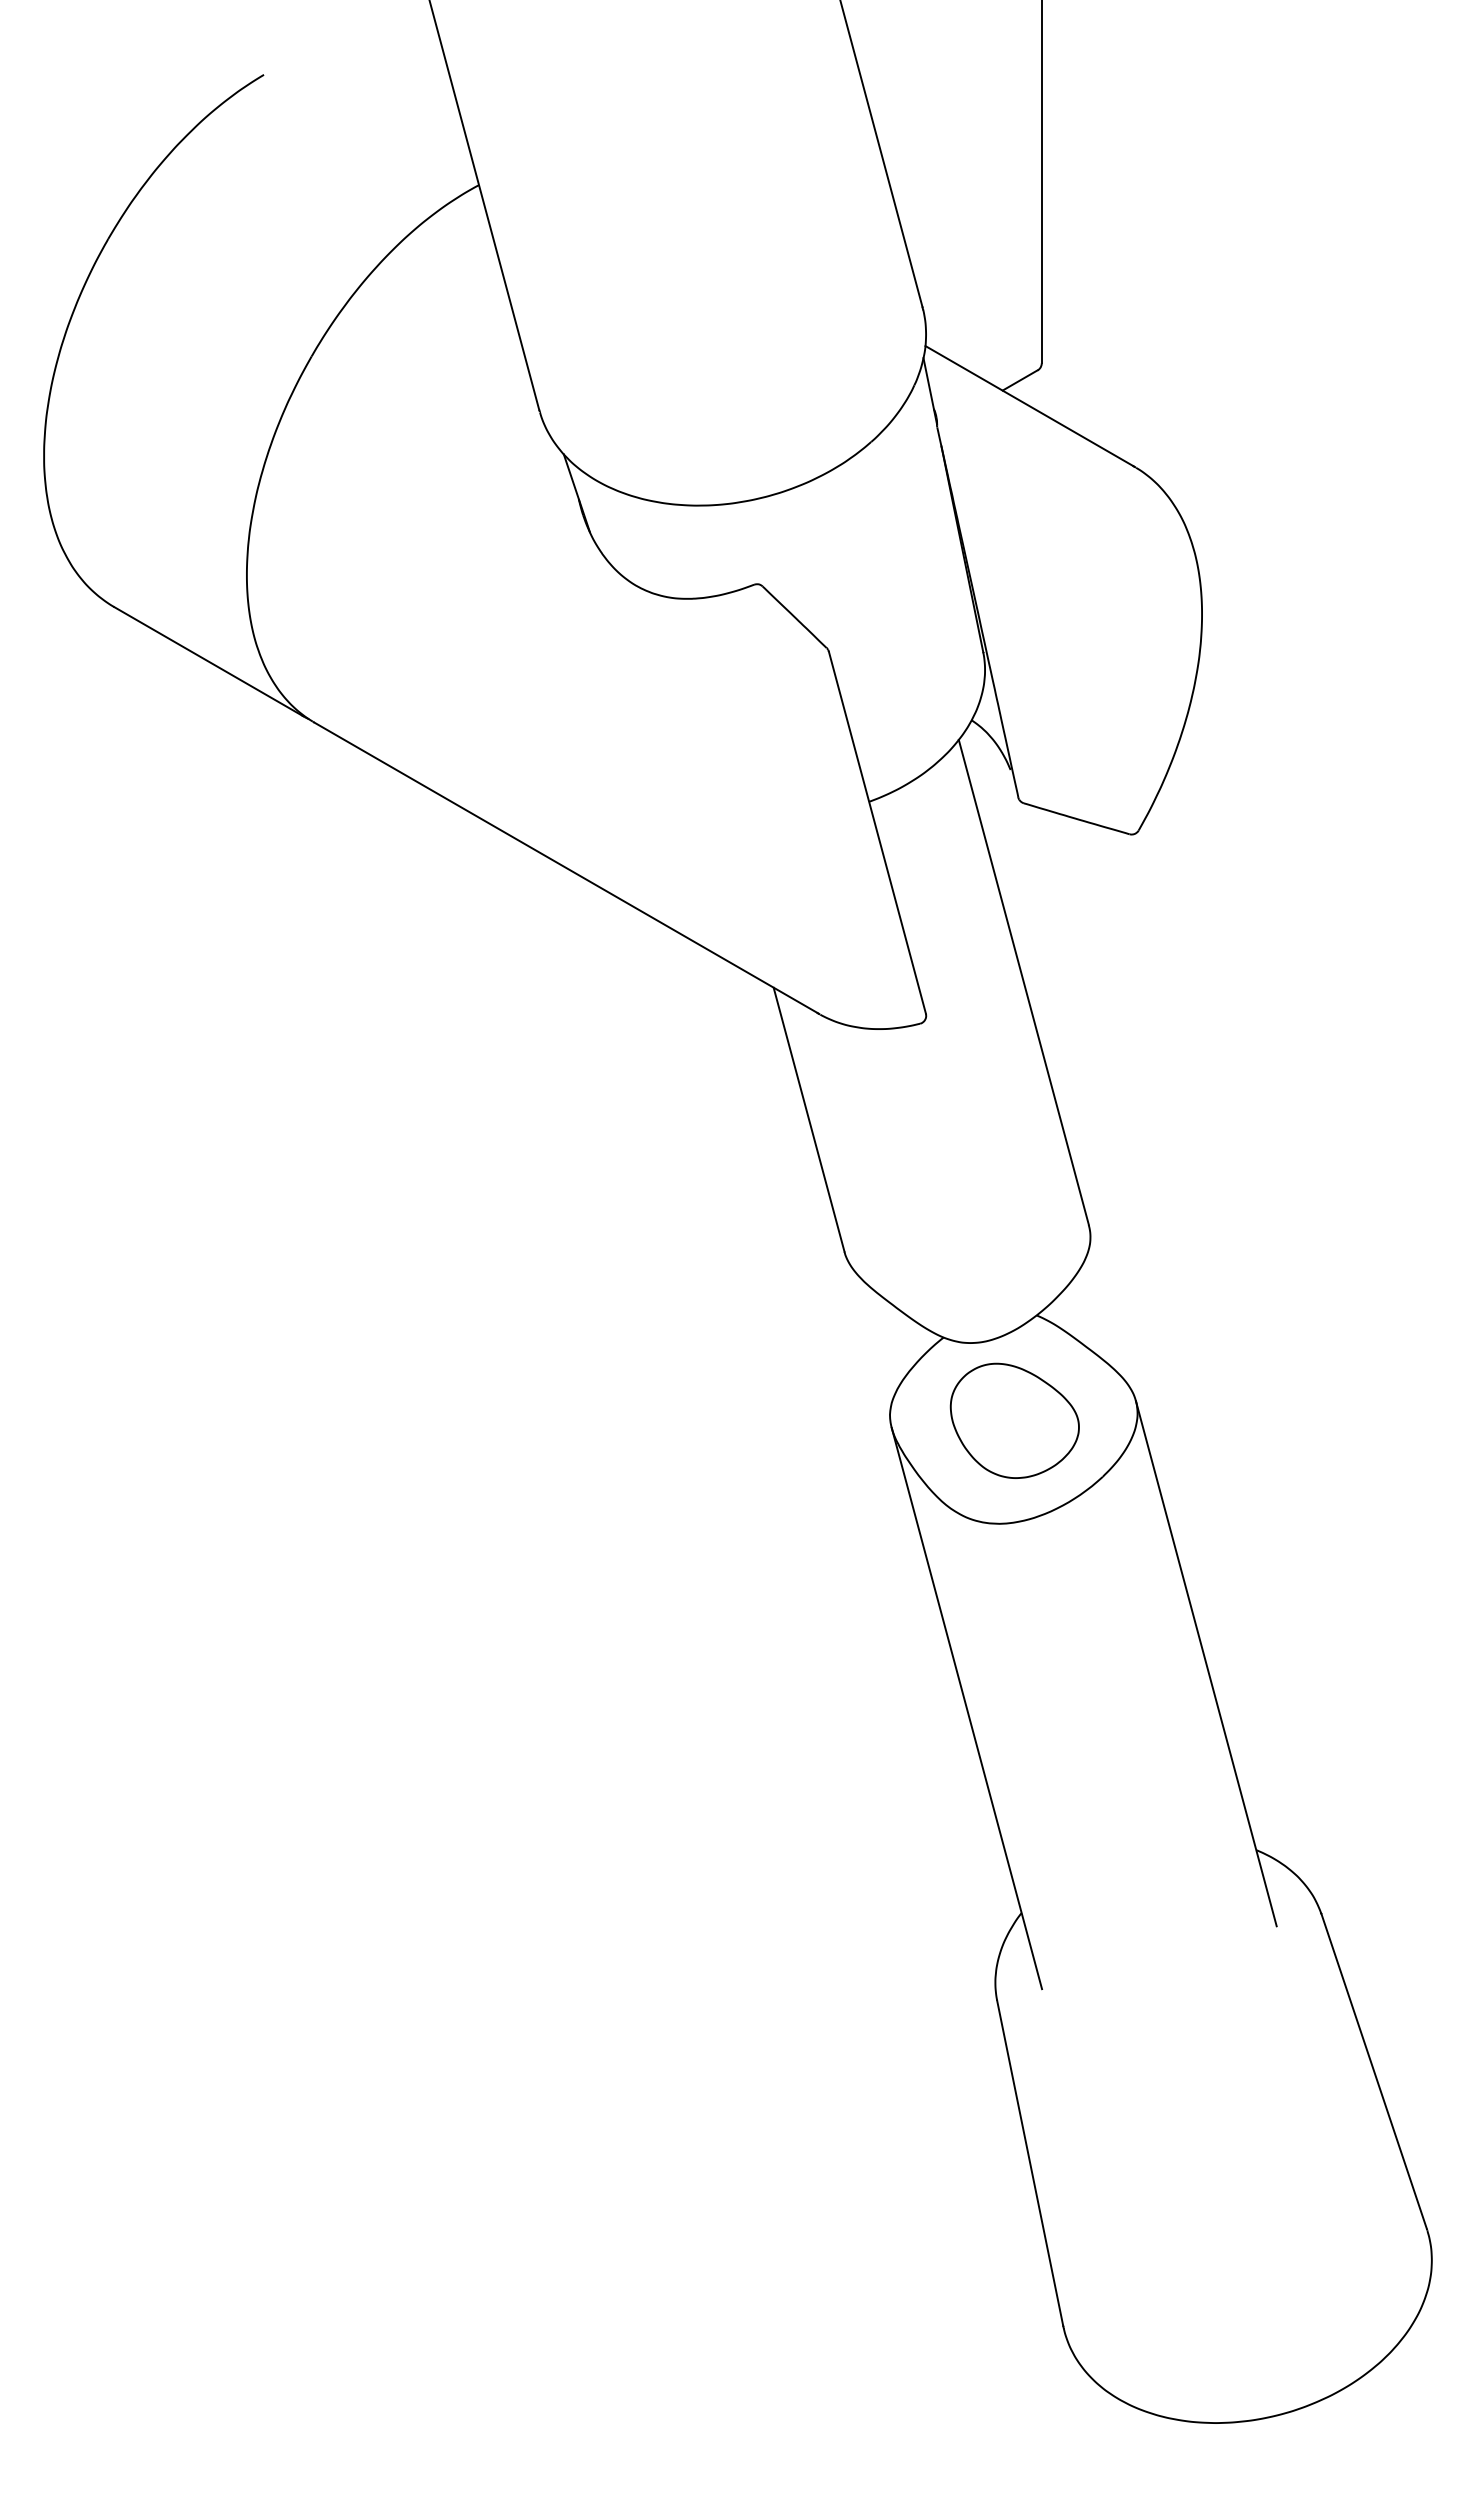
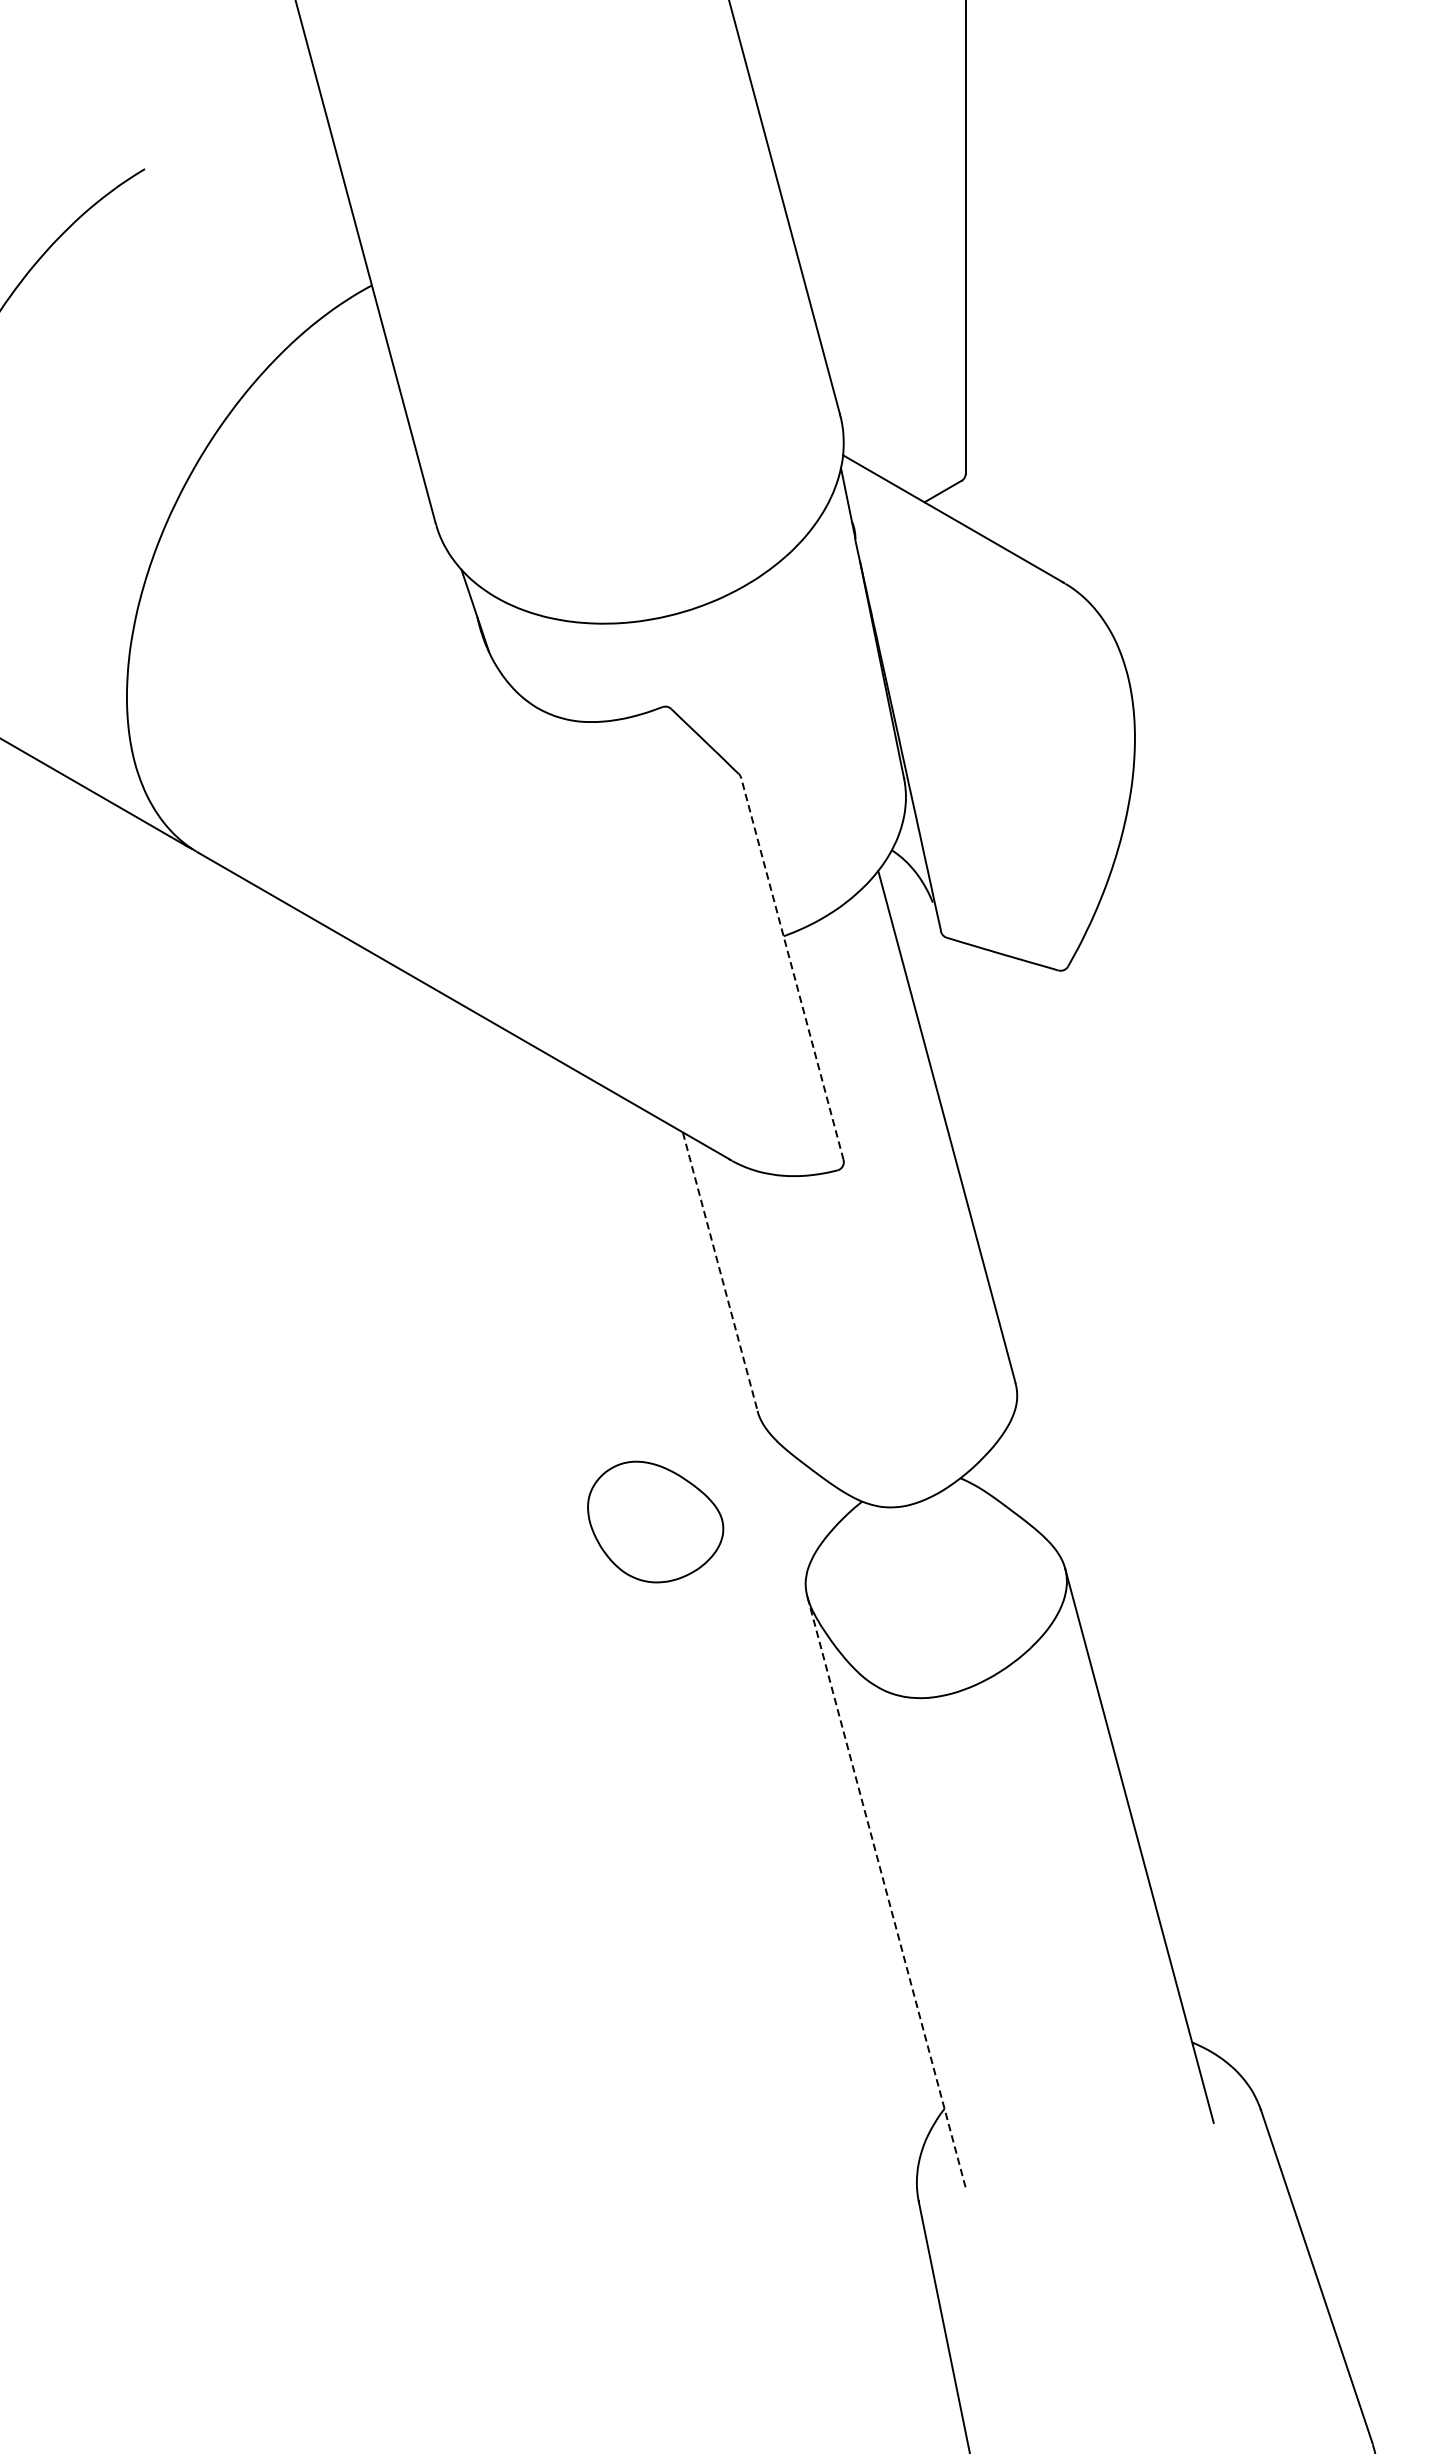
line: (877, 832) -> (792, 968), solid -> dashed
line: (809, 1119) -> (720, 1271), solid -> dashed
part: (1014, 1420) -> (655, 1521), moved
line: (967, 1709) -> (887, 1894), solid -> dashed

